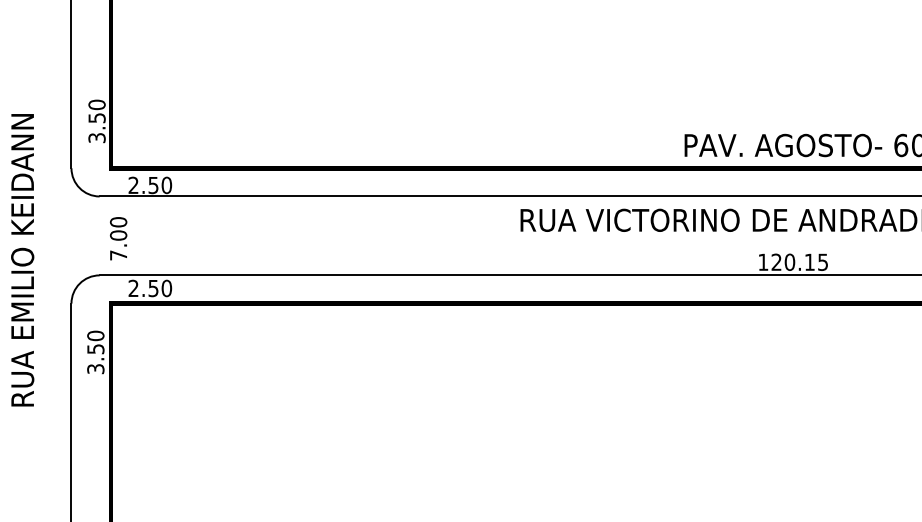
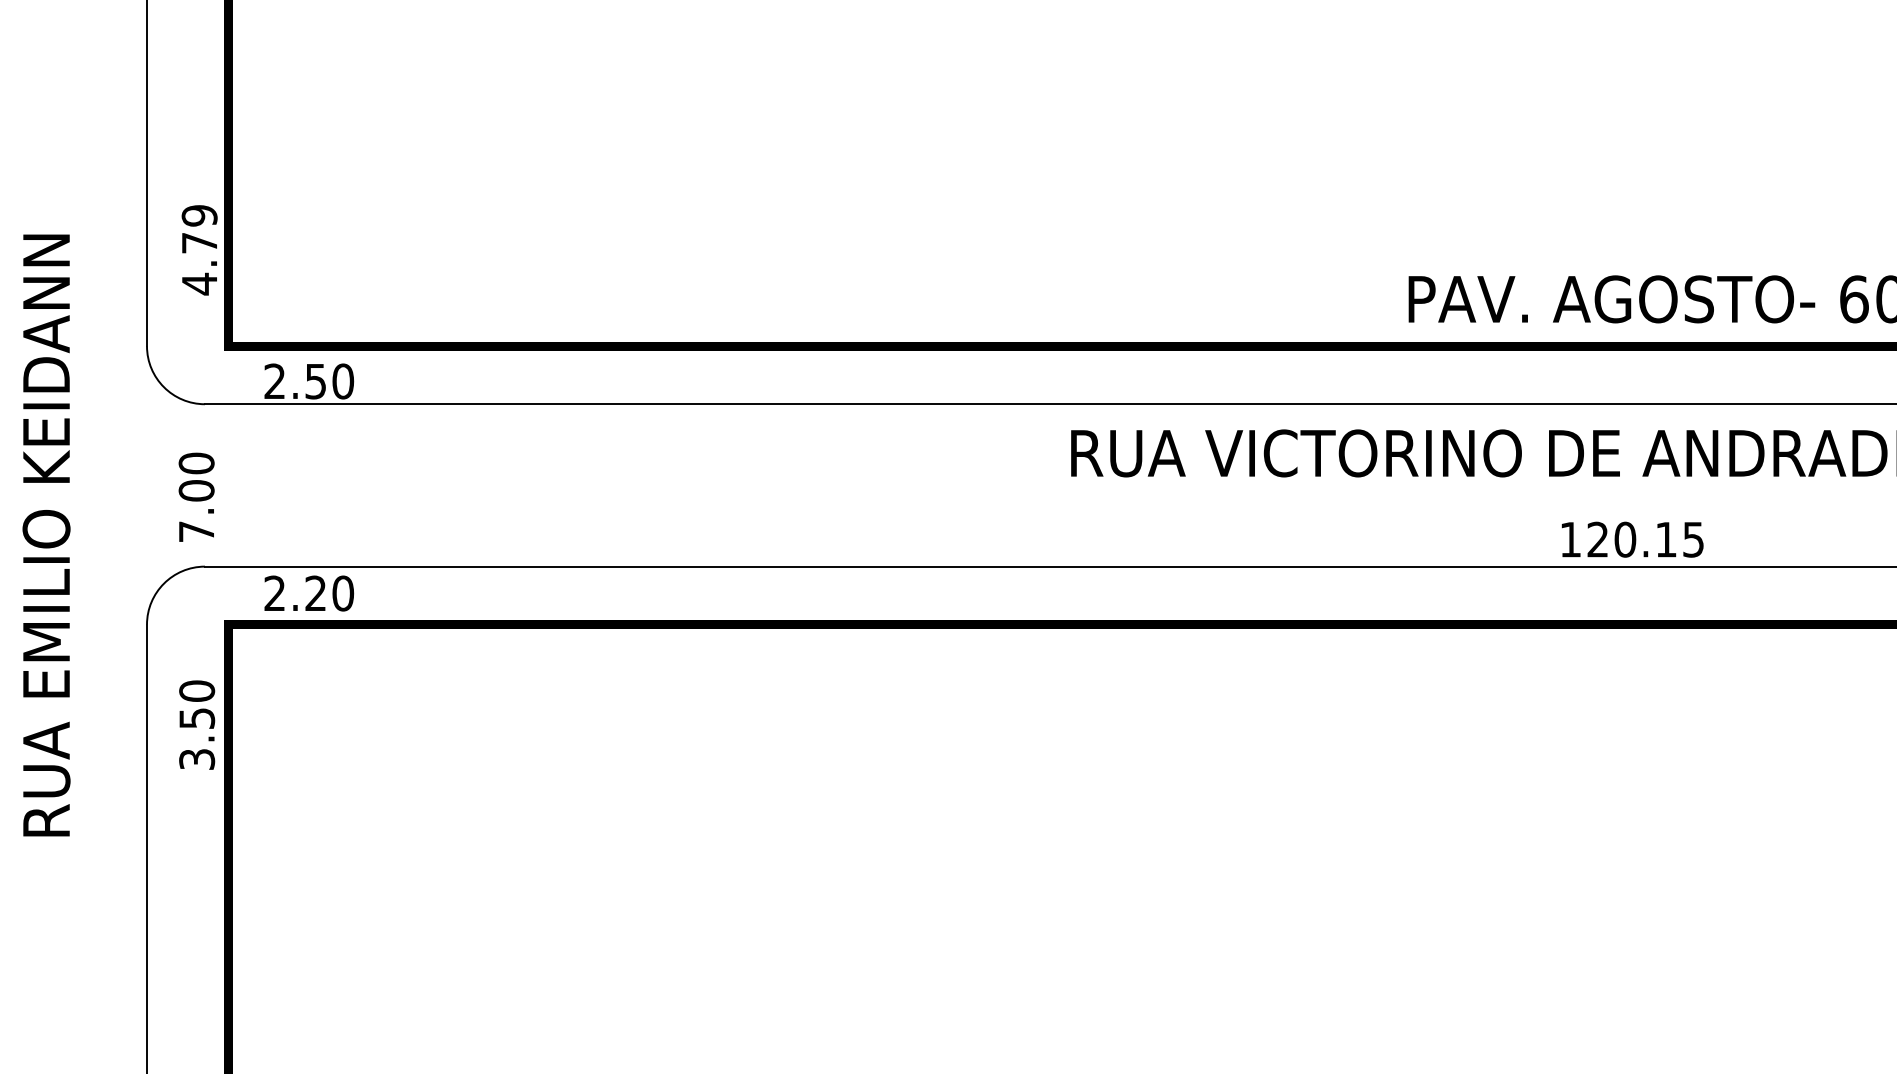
text: (96, 121) -> (198, 249), 3.50 -> 4.79
text: (118, 238) -> (196, 496), moved
text: (153, 288) -> (315, 593), 2.50 -> 2.20

